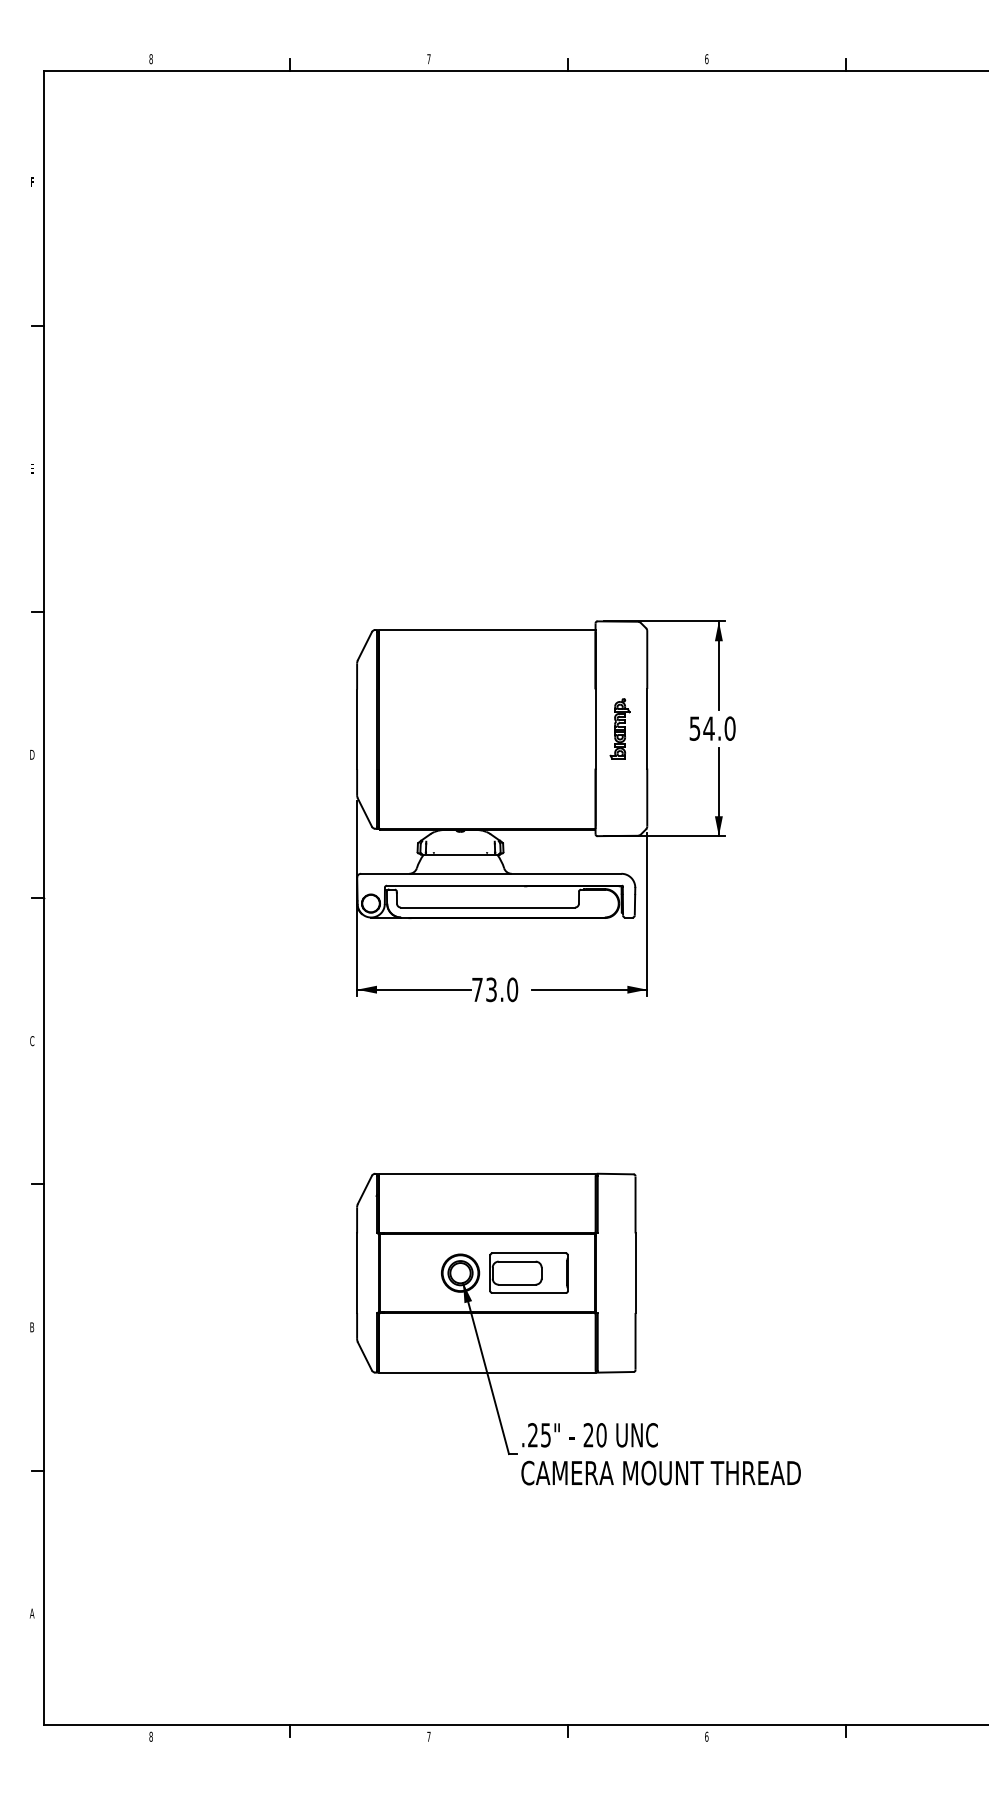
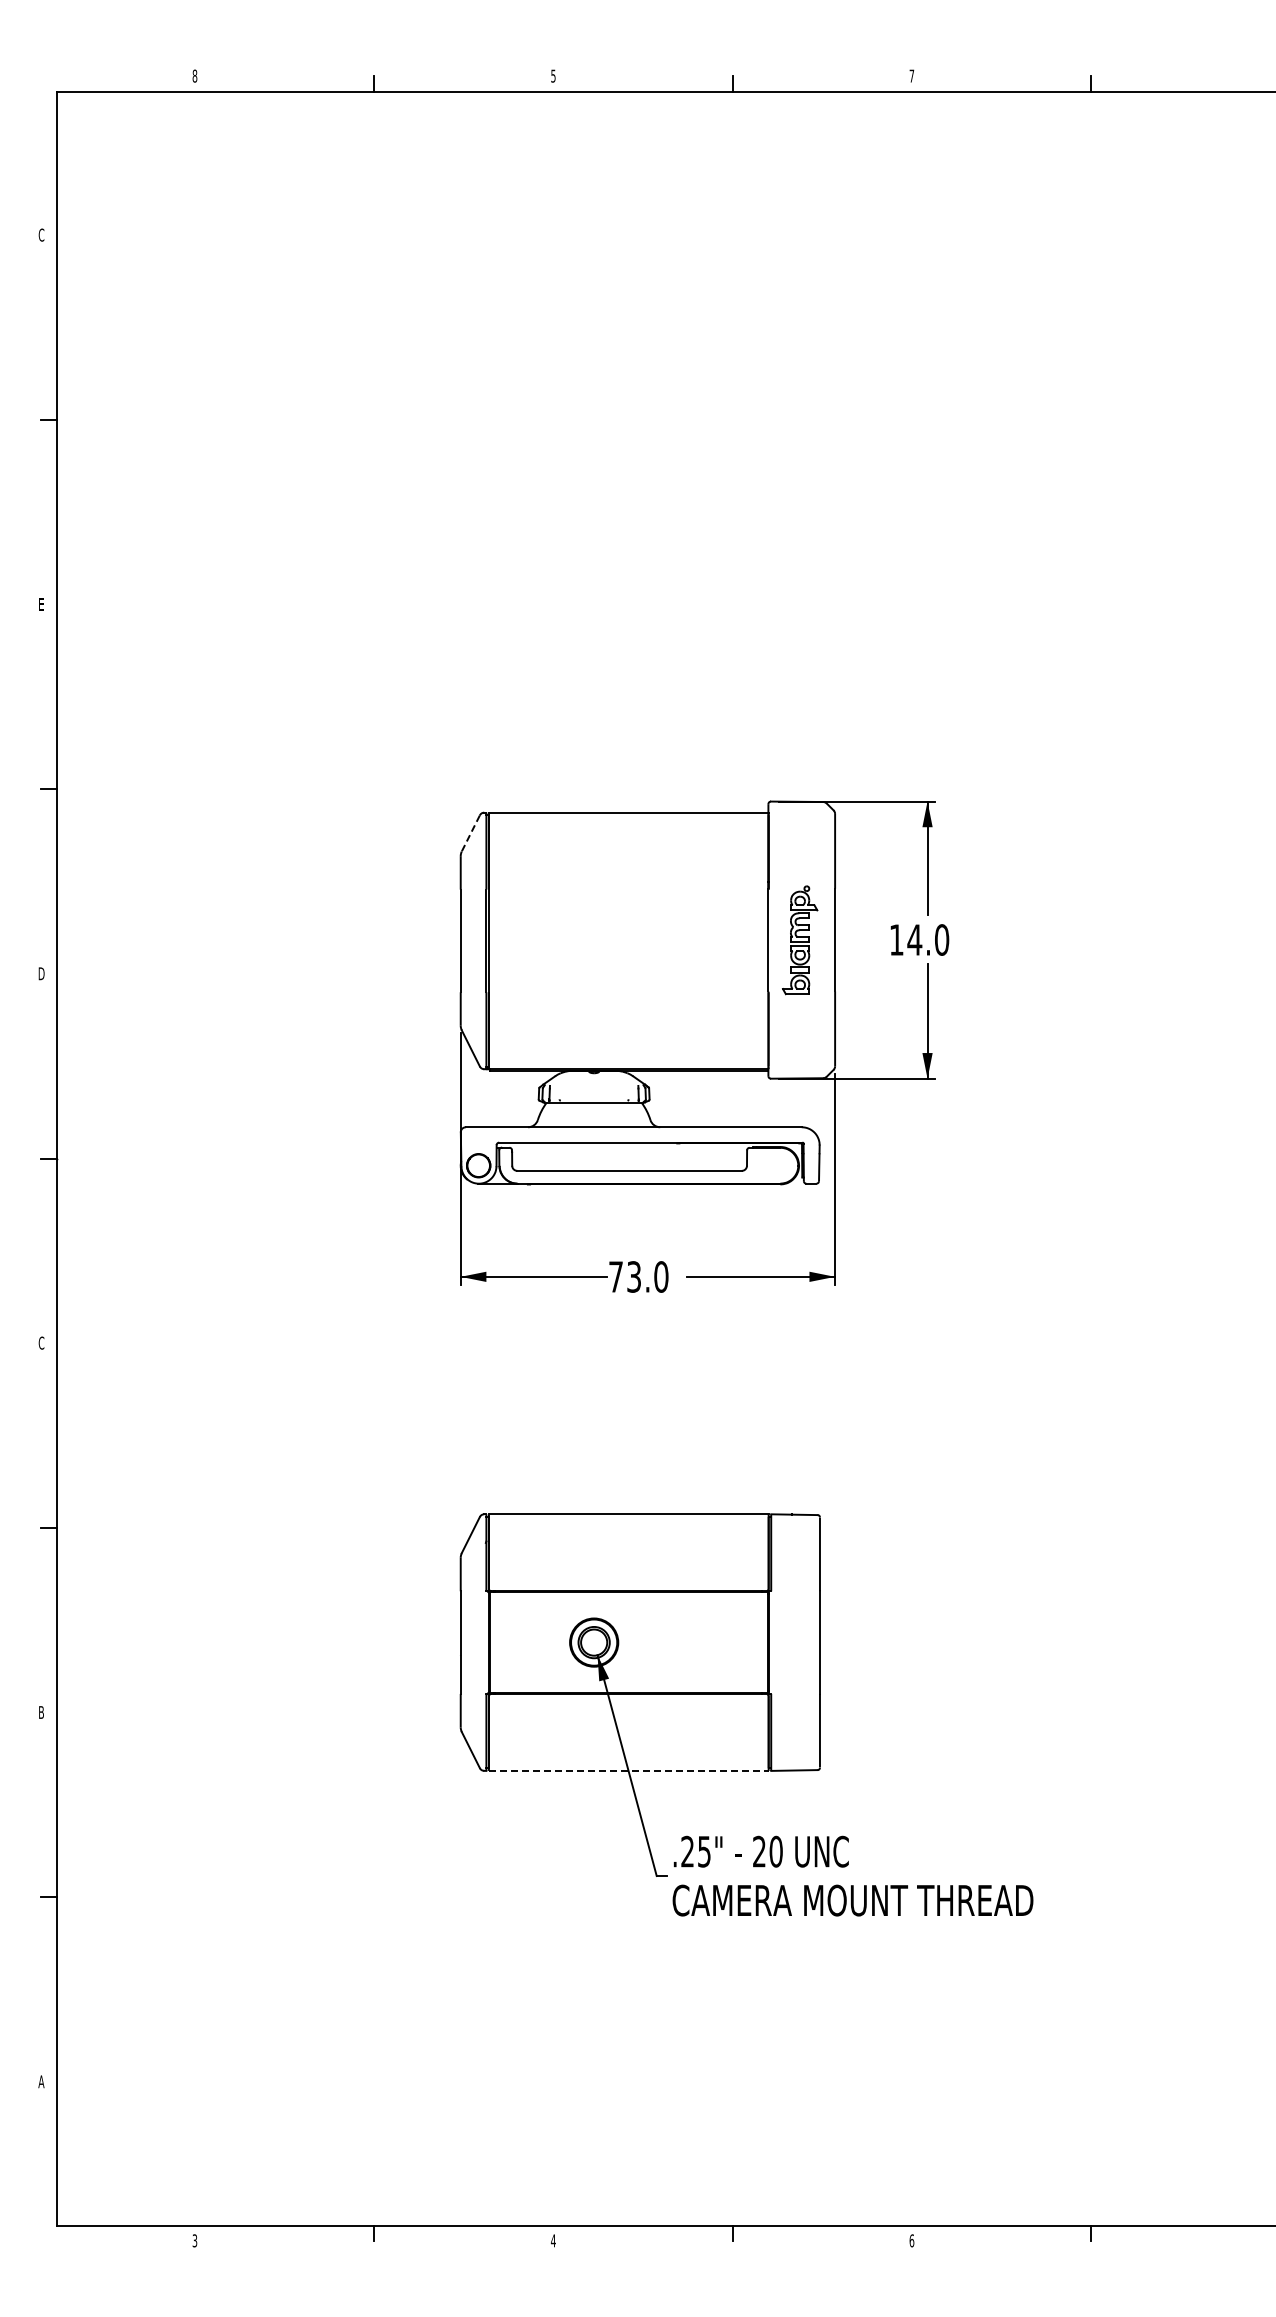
text: (429, 58) -> (553, 75), 7 -> 5
text: (706, 58) -> (911, 75), 6 -> 7
text: (32, 181) -> (41, 234), F -> C
line: (364, 646) -> (470, 833), solid -> dashed
part: (619, 728) -> (799, 939), size x1.4
text: (694, 728) -> (896, 939), 54.0 -> 14.0
part: (528, 1273) -> (682, 1642), removed
line: (487, 1372) -> (628, 1770), solid -> dashed
text: (150, 1736) -> (194, 2240), 8 -> 3
text: (428, 1736) -> (552, 2240), 7 -> 4

